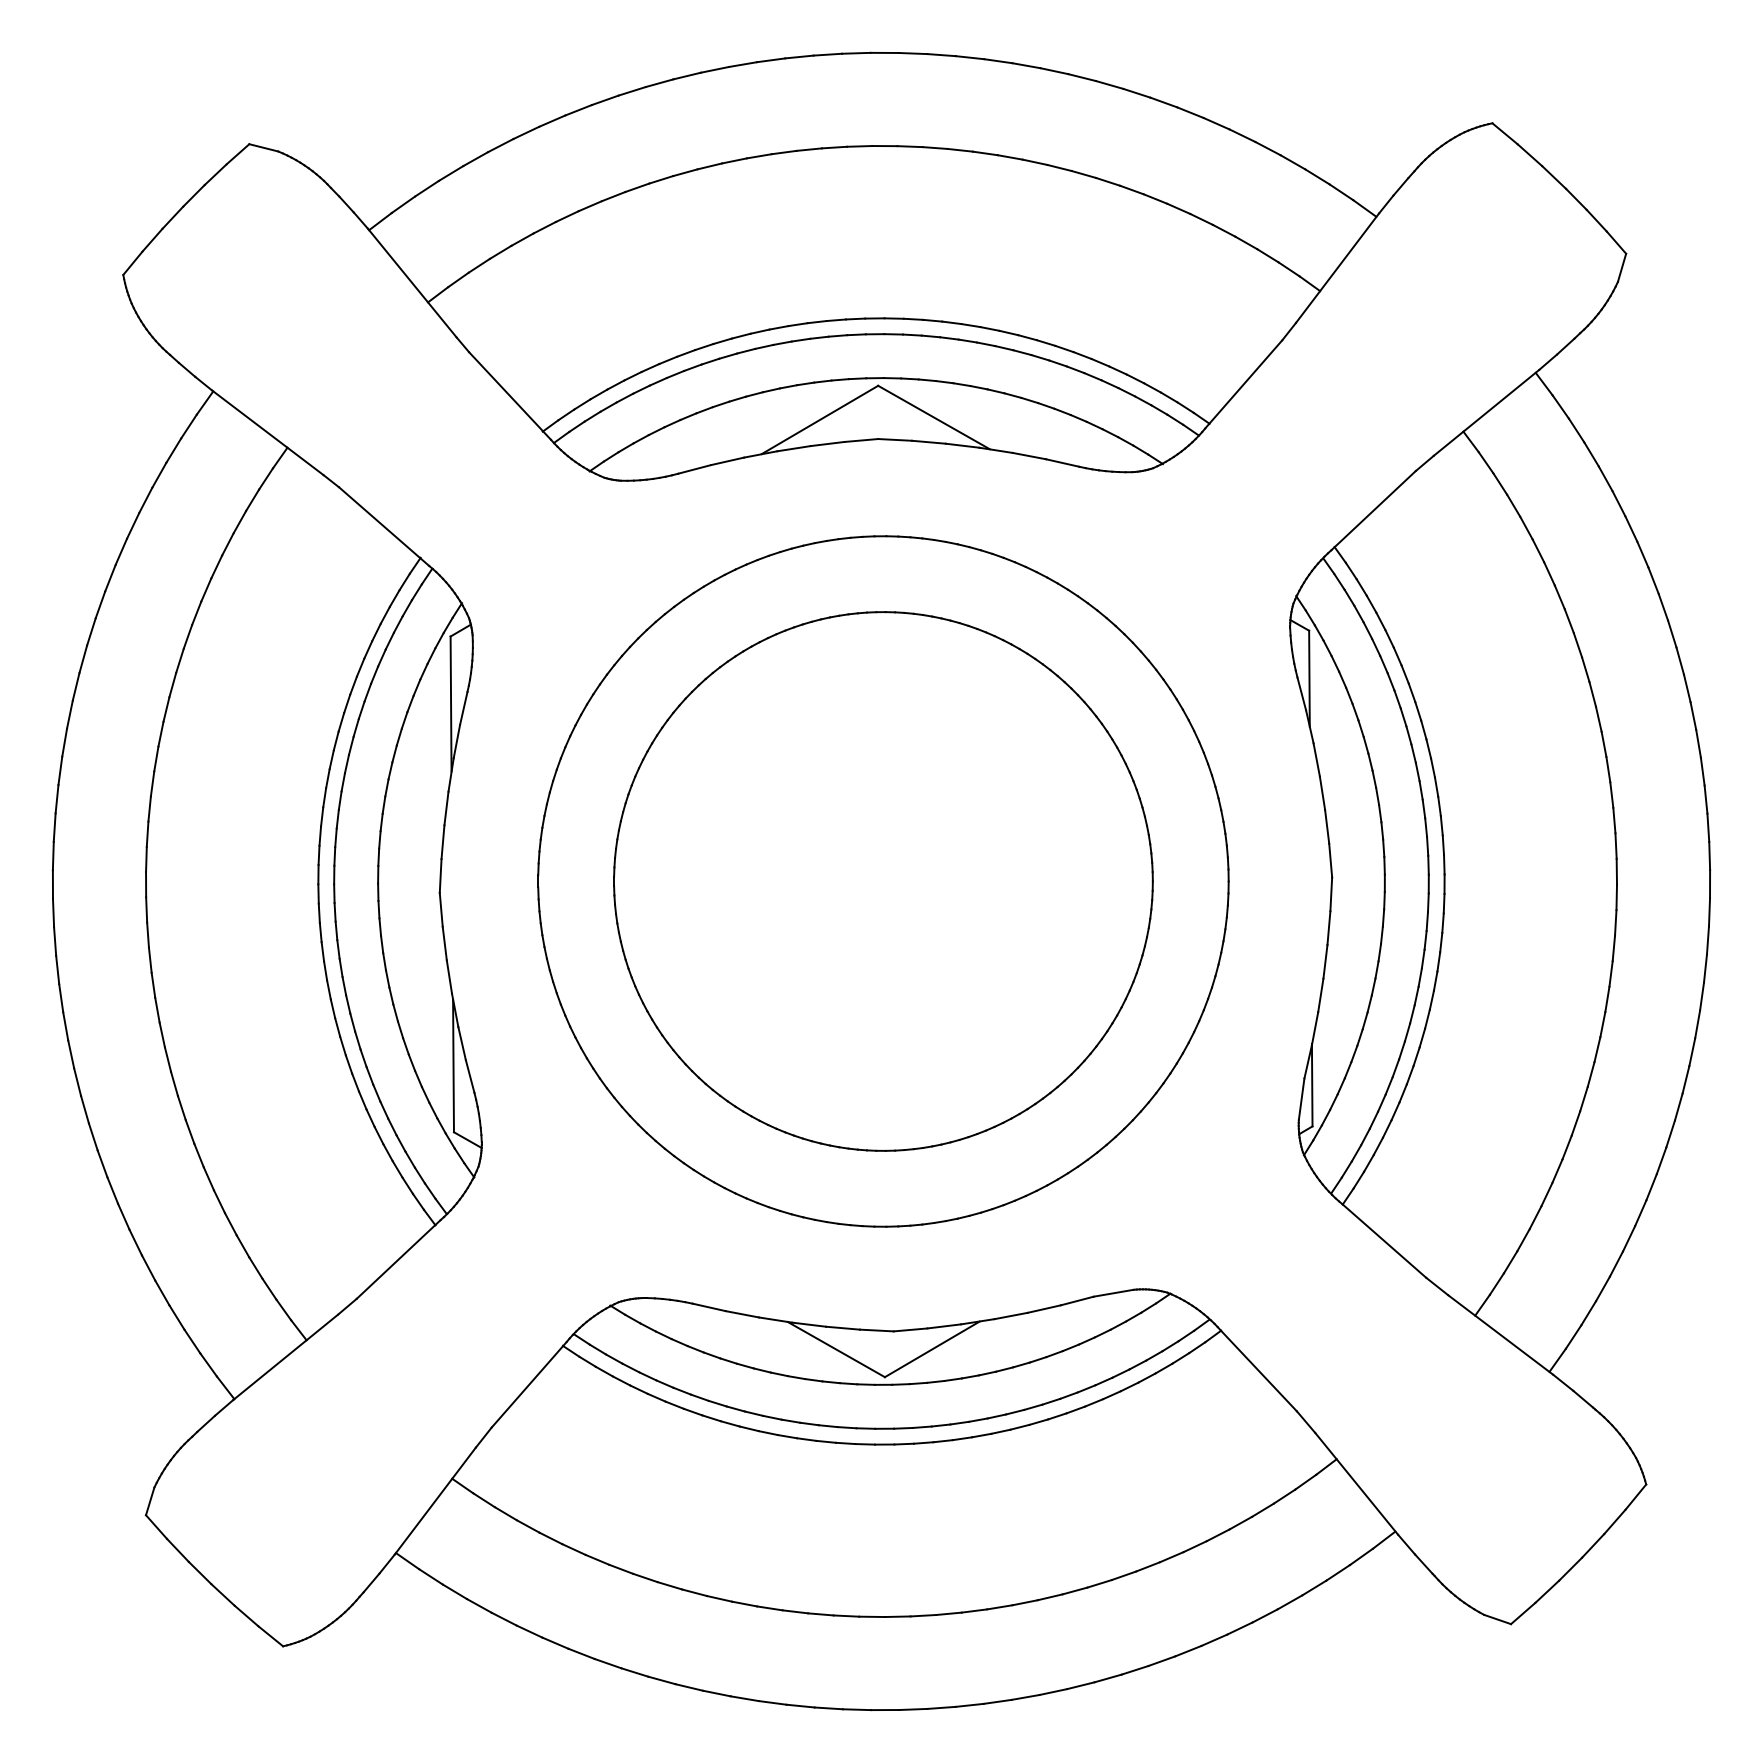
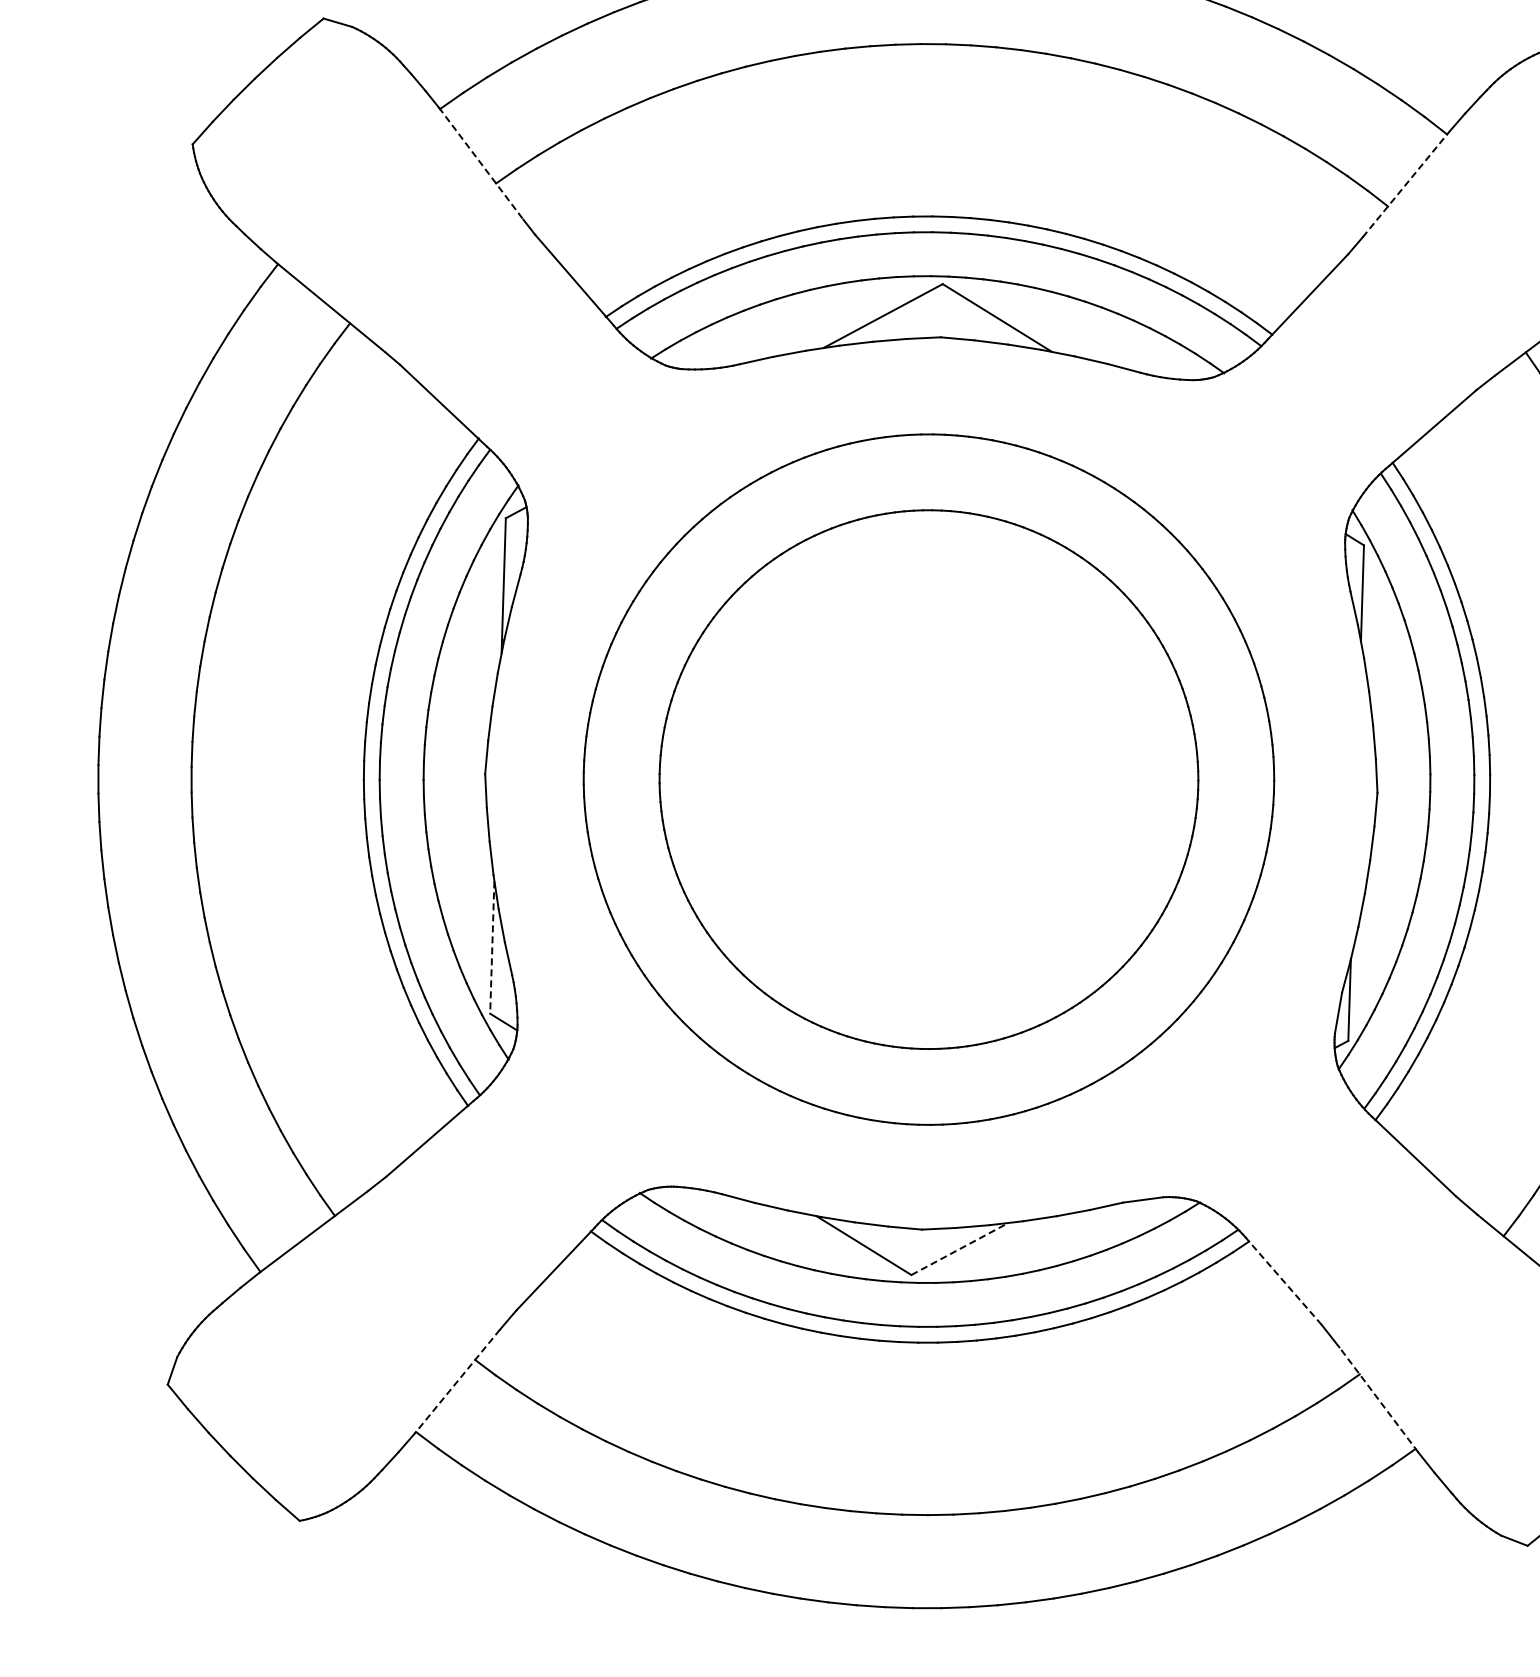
line: (1337, 268) -> (1406, 184), solid -> dashed
line: (412, 283) -> (481, 164), solid -> dashed
line: (453, 1066) -> (492, 948), solid -> dashed
line: (932, 1349) -> (960, 1249), solid -> dashed
line: (1258, 1370) -> (1284, 1282), solid -> dashed
line: (1356, 1483) -> (1378, 1399), solid -> dashed
line: (435, 1501) -> (457, 1382), solid -> dashed

